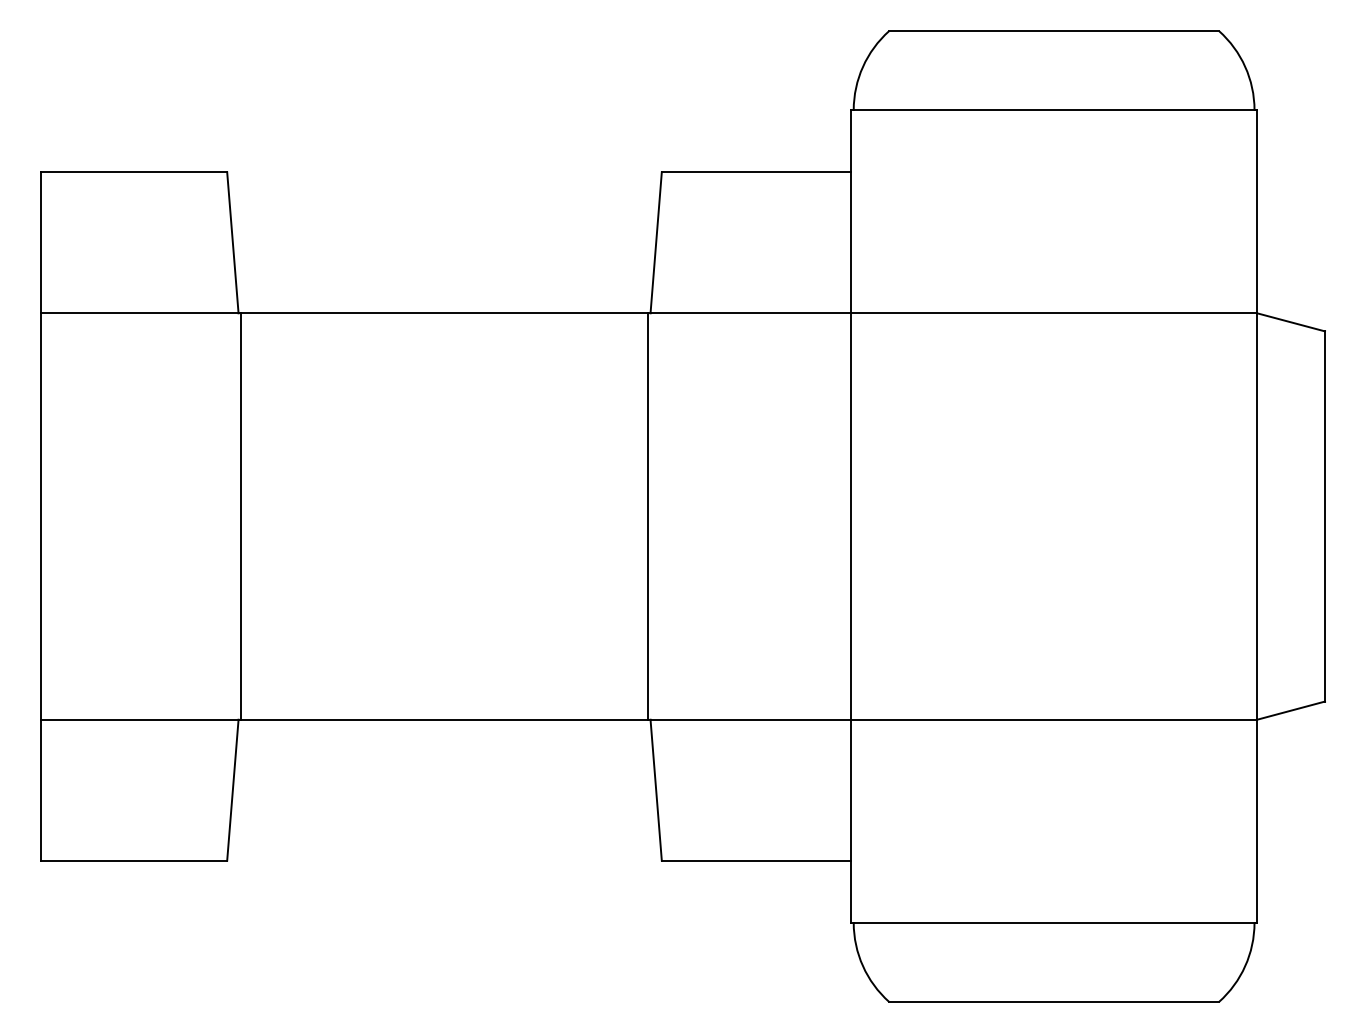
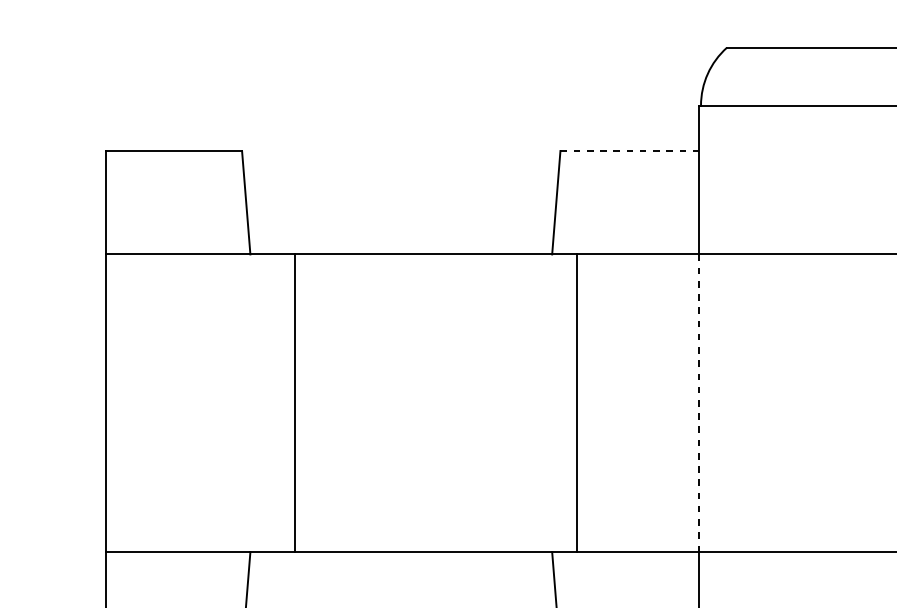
line: (756, 172) -> (629, 151), solid -> dashed
line: (241, 516) -> (295, 403), moved
line: (647, 516) -> (576, 403), moved
line: (850, 517) -> (698, 404), solid -> dashed

